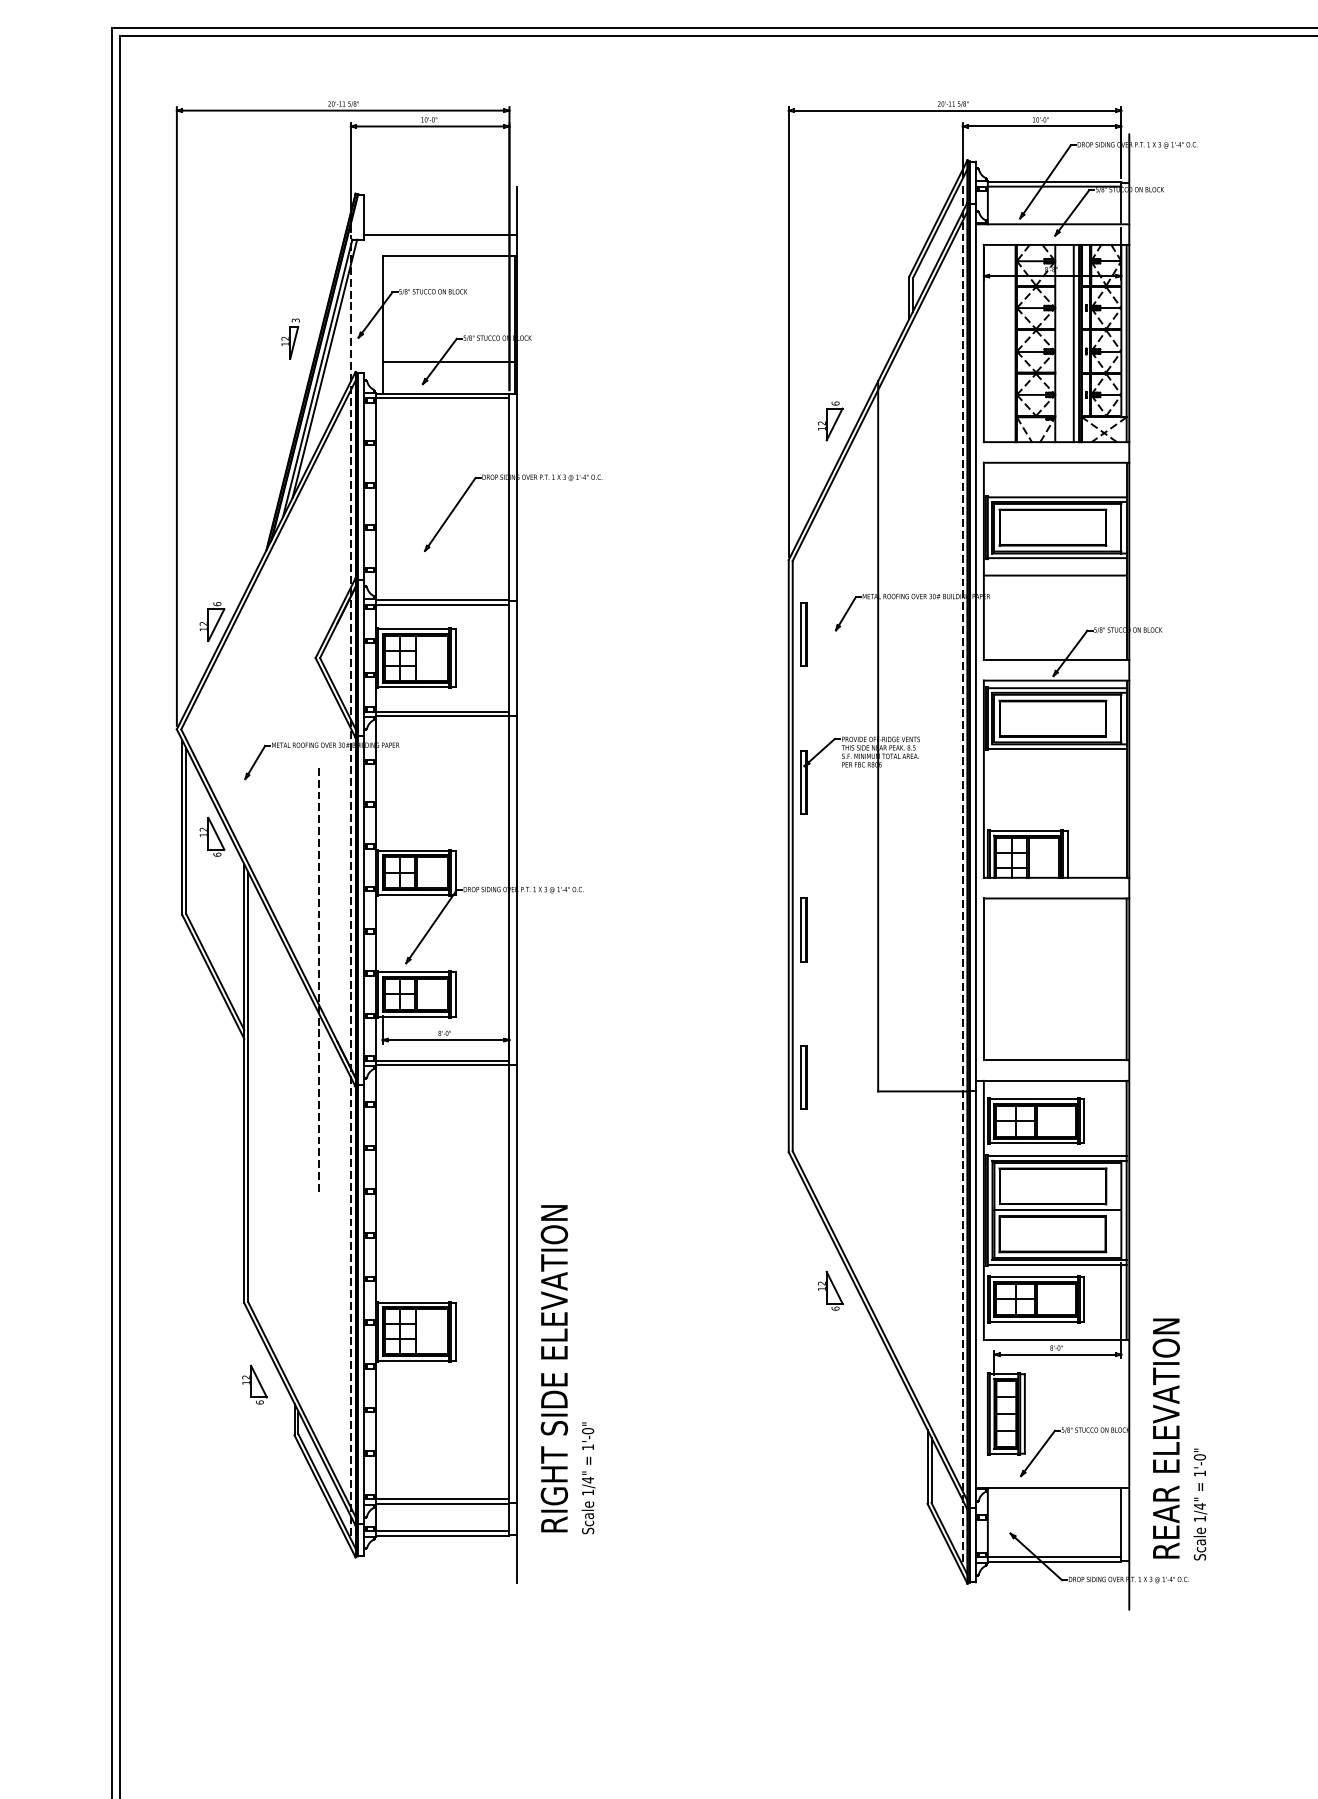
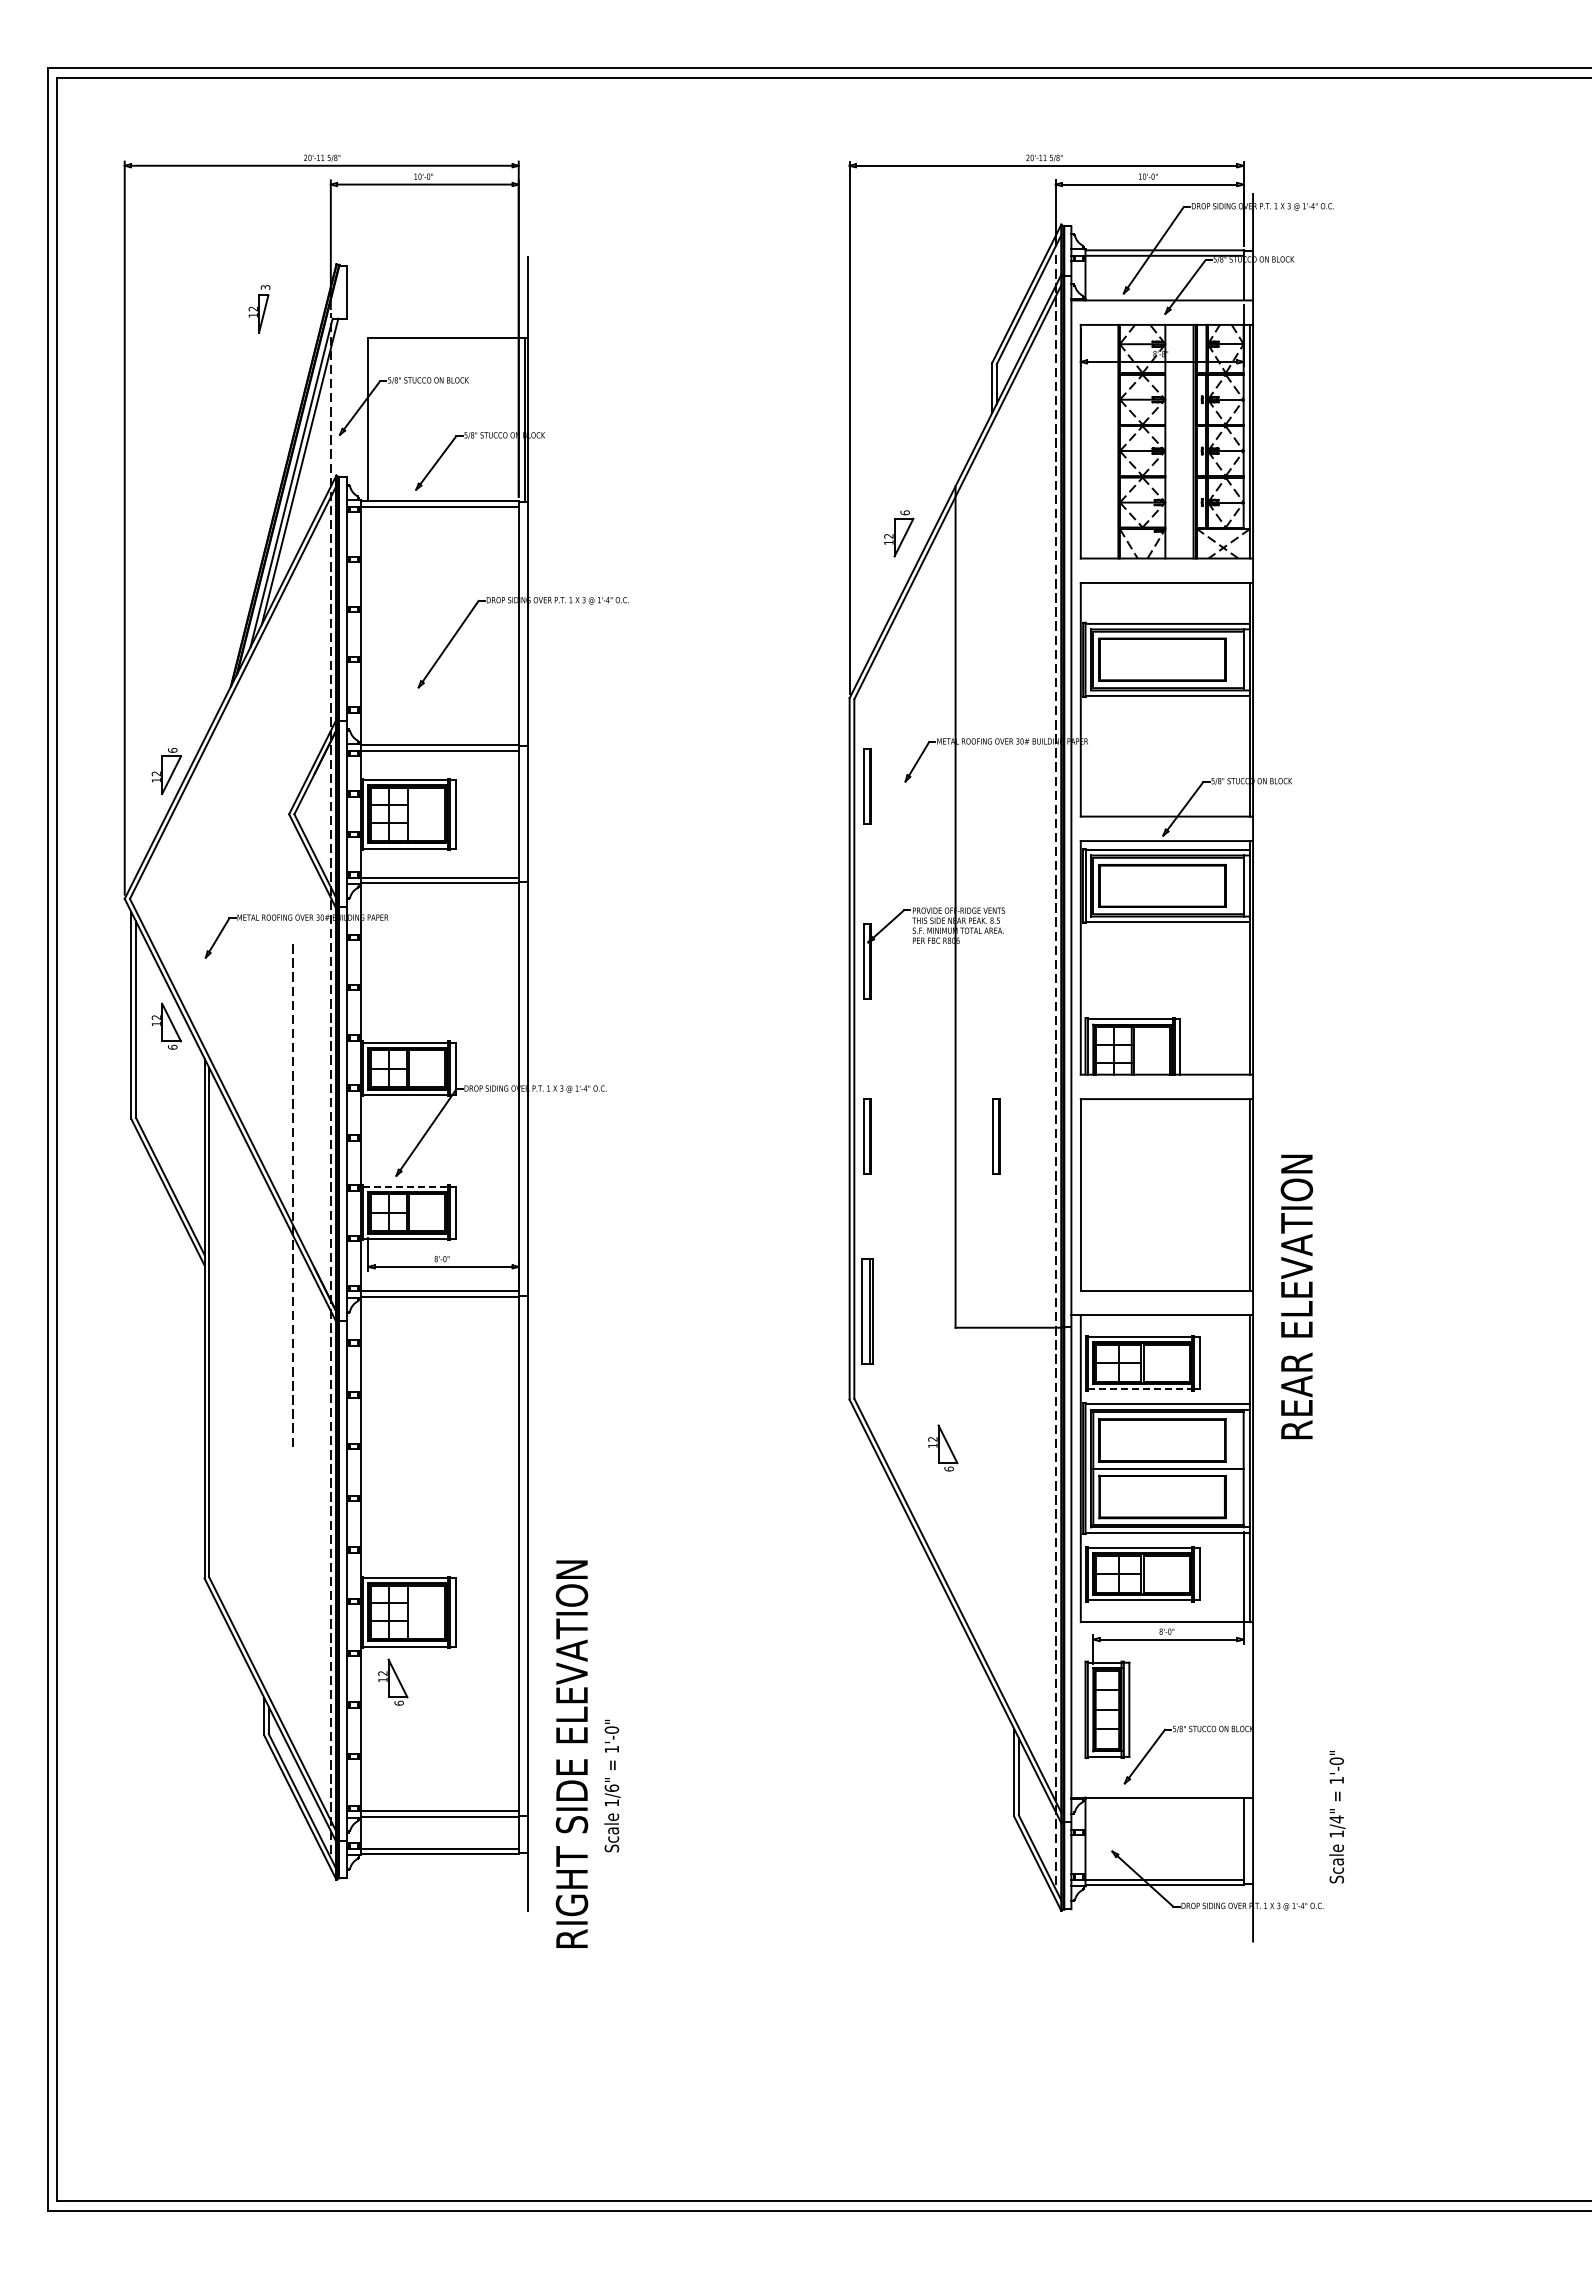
line: (440, 235) -> (437, 313), removed
part: (290, 339) -> (259, 309), moved
line: (1073, 343) -> (1187, 441), removed
line: (448, 361) -> (446, 463), removed
line: (1054, 575) -> (1164, 716), removed
part: (912, 930) -> (996, 1136), added
line: (413, 972) -> (405, 1186), solid -> dashed
part: (803, 1077) -> (867, 1311), size x1.4
line: (1034, 1143) -> (1140, 1389), solid -> dashed
part: (830, 1290) -> (943, 1447), moved
text: (553, 1368) -> (571, 1753), moved
part: (255, 1384) -> (393, 1681), moved
text: (1165, 1438) -> (1296, 1296), moved
text: (587, 1480) -> (611, 1788), 1/4" -> 1/6"

